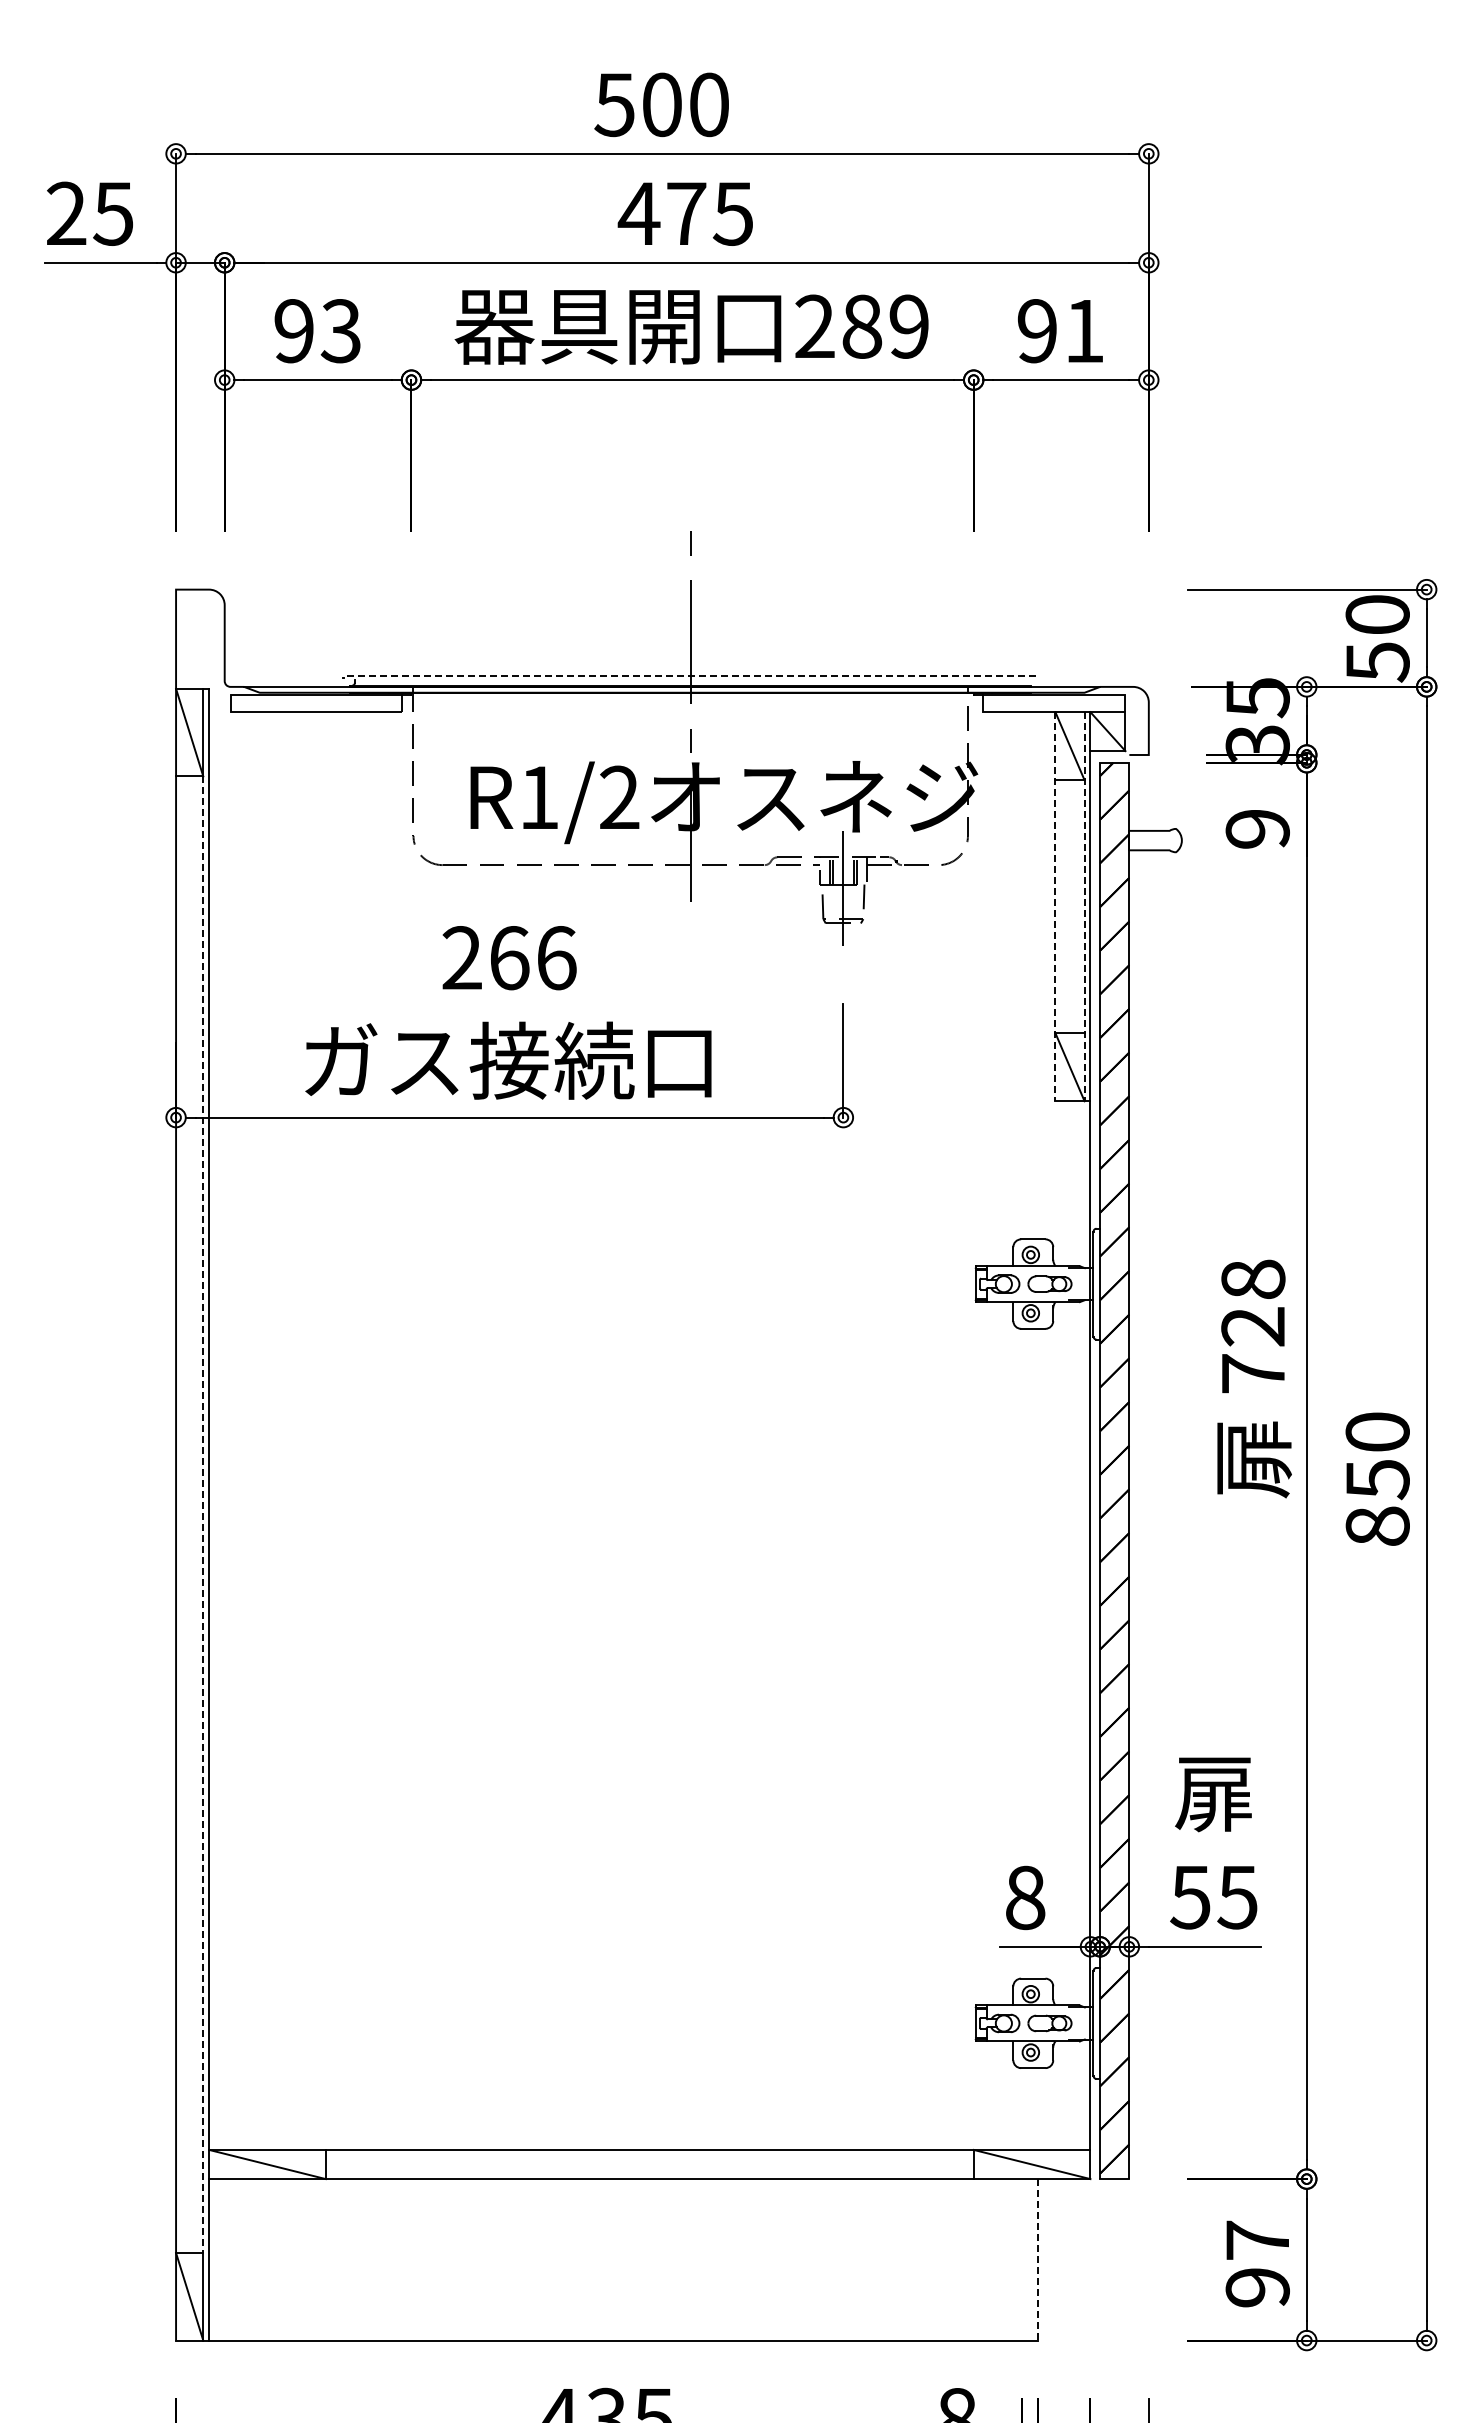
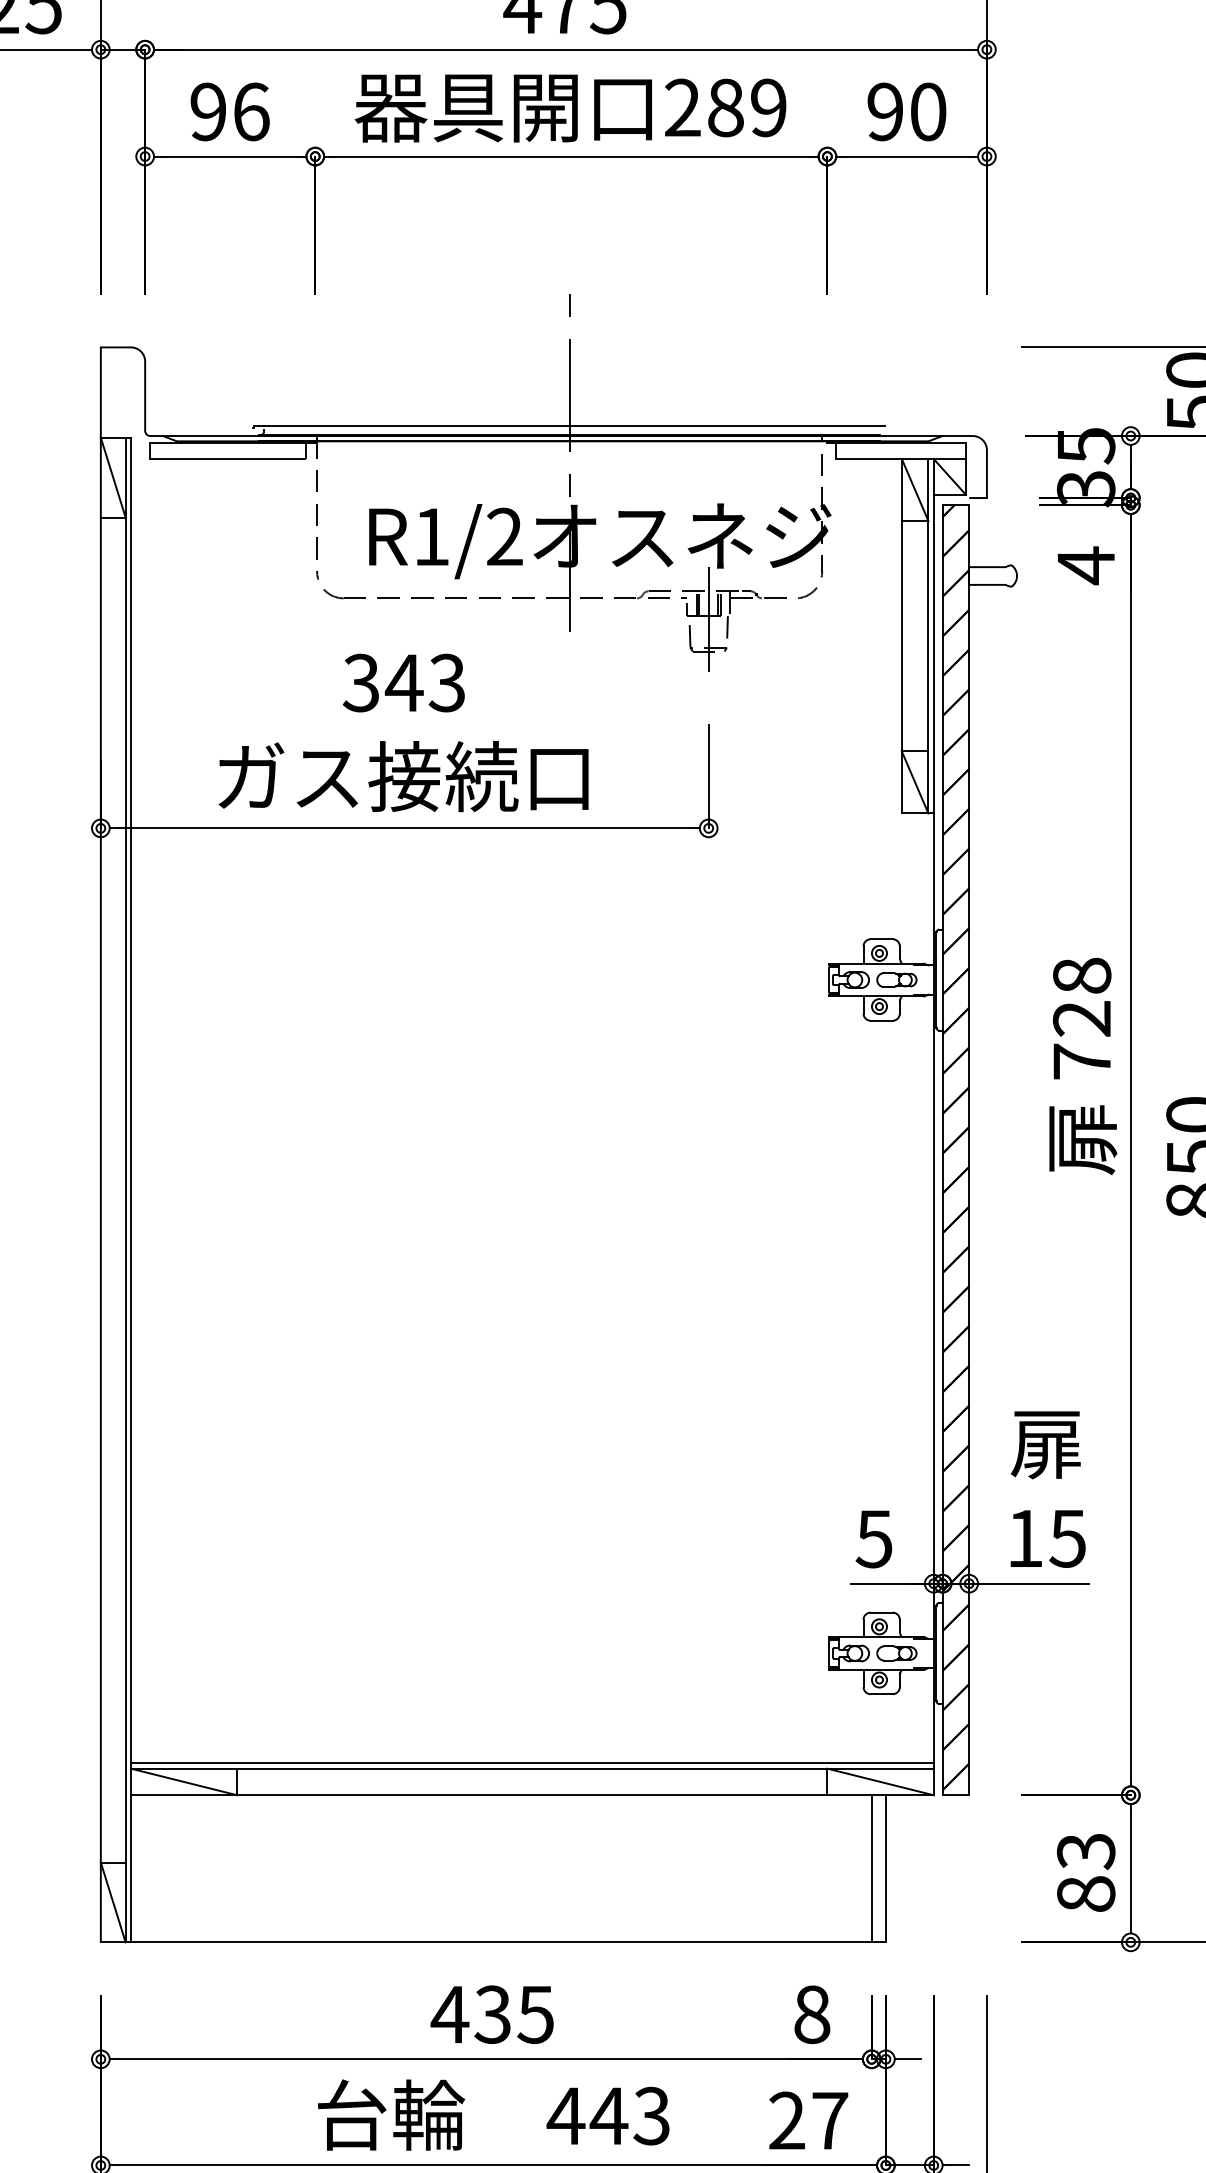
text: (340, 331) -> (250, 112), 93 -> 96
text: (1084, 331) -> (928, 112), 91 -> 90
line: (689, 675) -> (568, 425), dashed -> solid
text: (1257, 829) -> (1085, 565), 9 -> 4
line: (1055, 906) -> (901, 636), dashed -> solid
line: (1084, 906) -> (928, 636), dashed -> solid
text: (508, 958) -> (403, 683), 266 -> 343
line: (203, 1515) -> (125, 1190), dashed -> solid
text: (1024, 1897) -> (873, 1538), 8 -> 5
text: (1190, 1897) -> (1024, 1538), 55 -> 15
line: (649, 2144) -> (532, 1763), added
line: (1022, 2259) -> (871, 1868), added
line: (1037, 2259) -> (885, 1868), dashed -> solid
text: (1257, 2263) -> (1085, 1872), 97 -> 83

